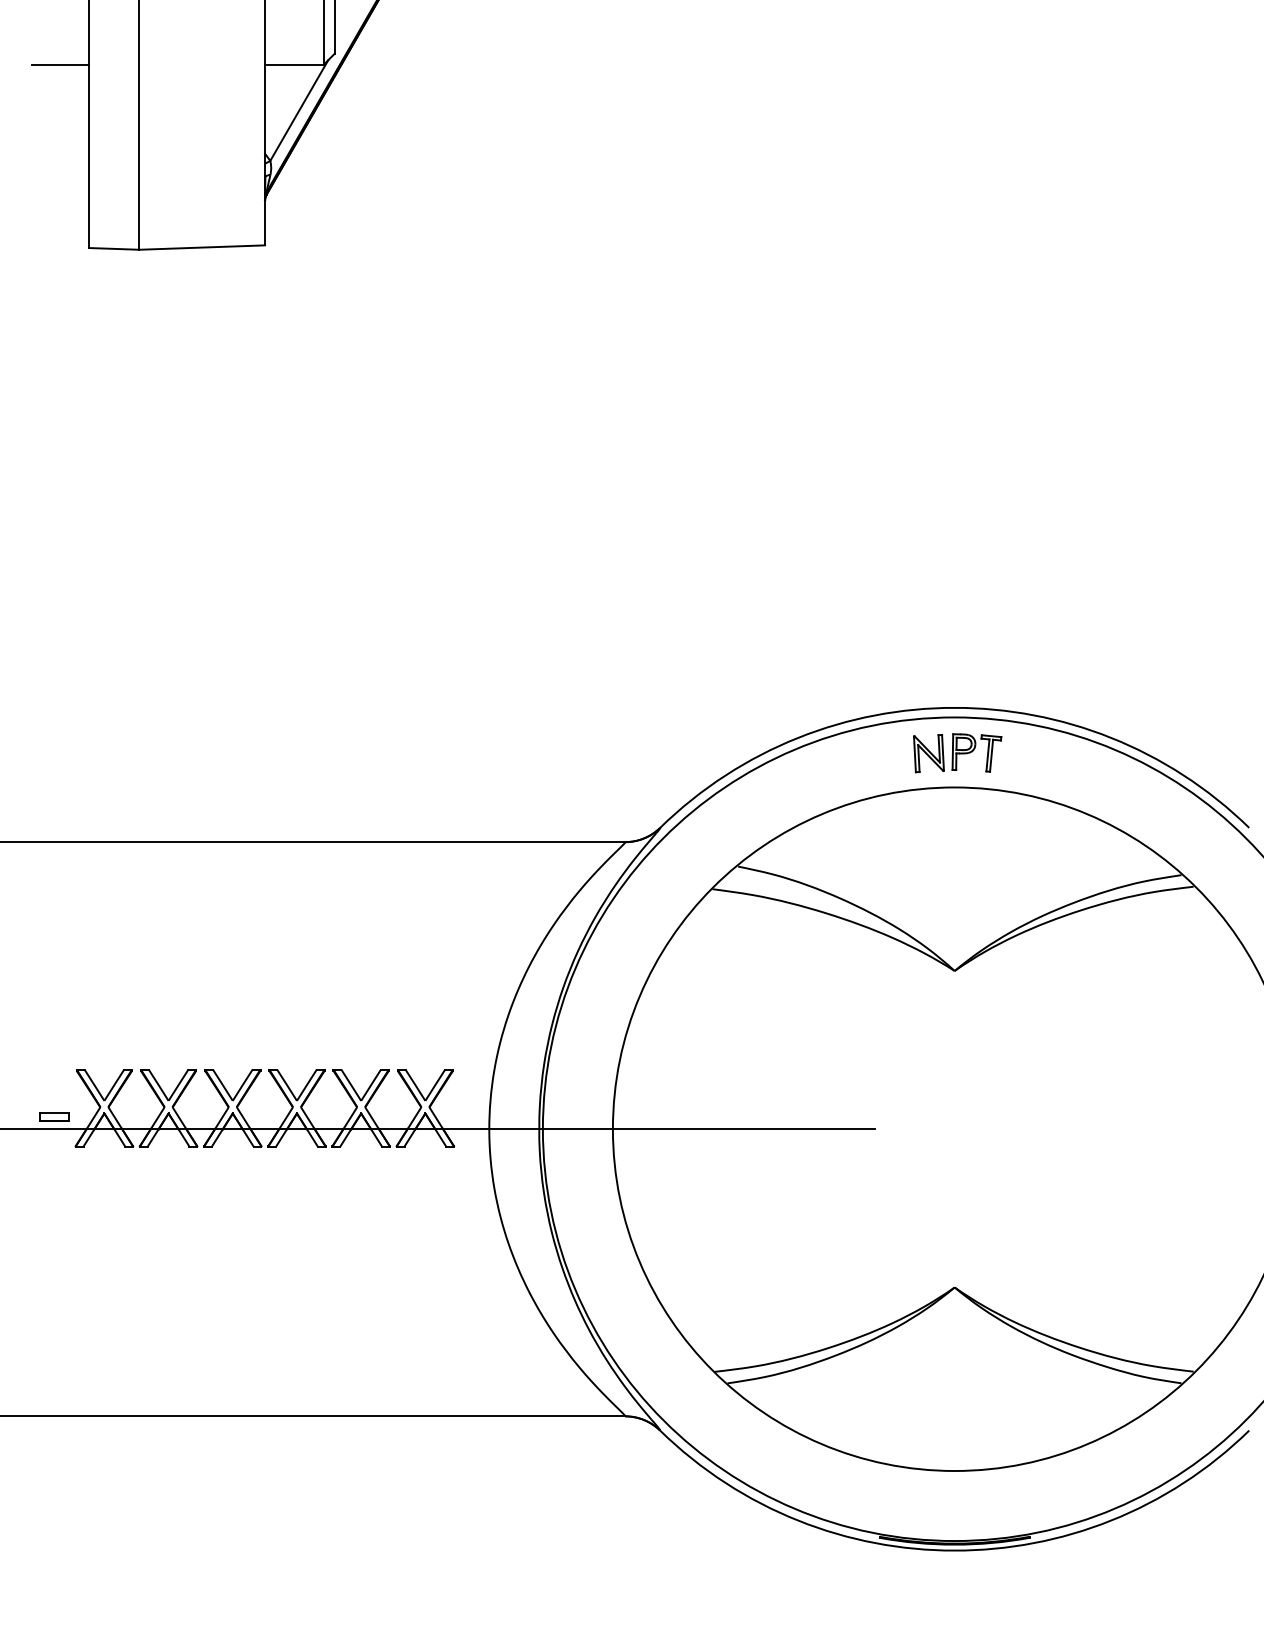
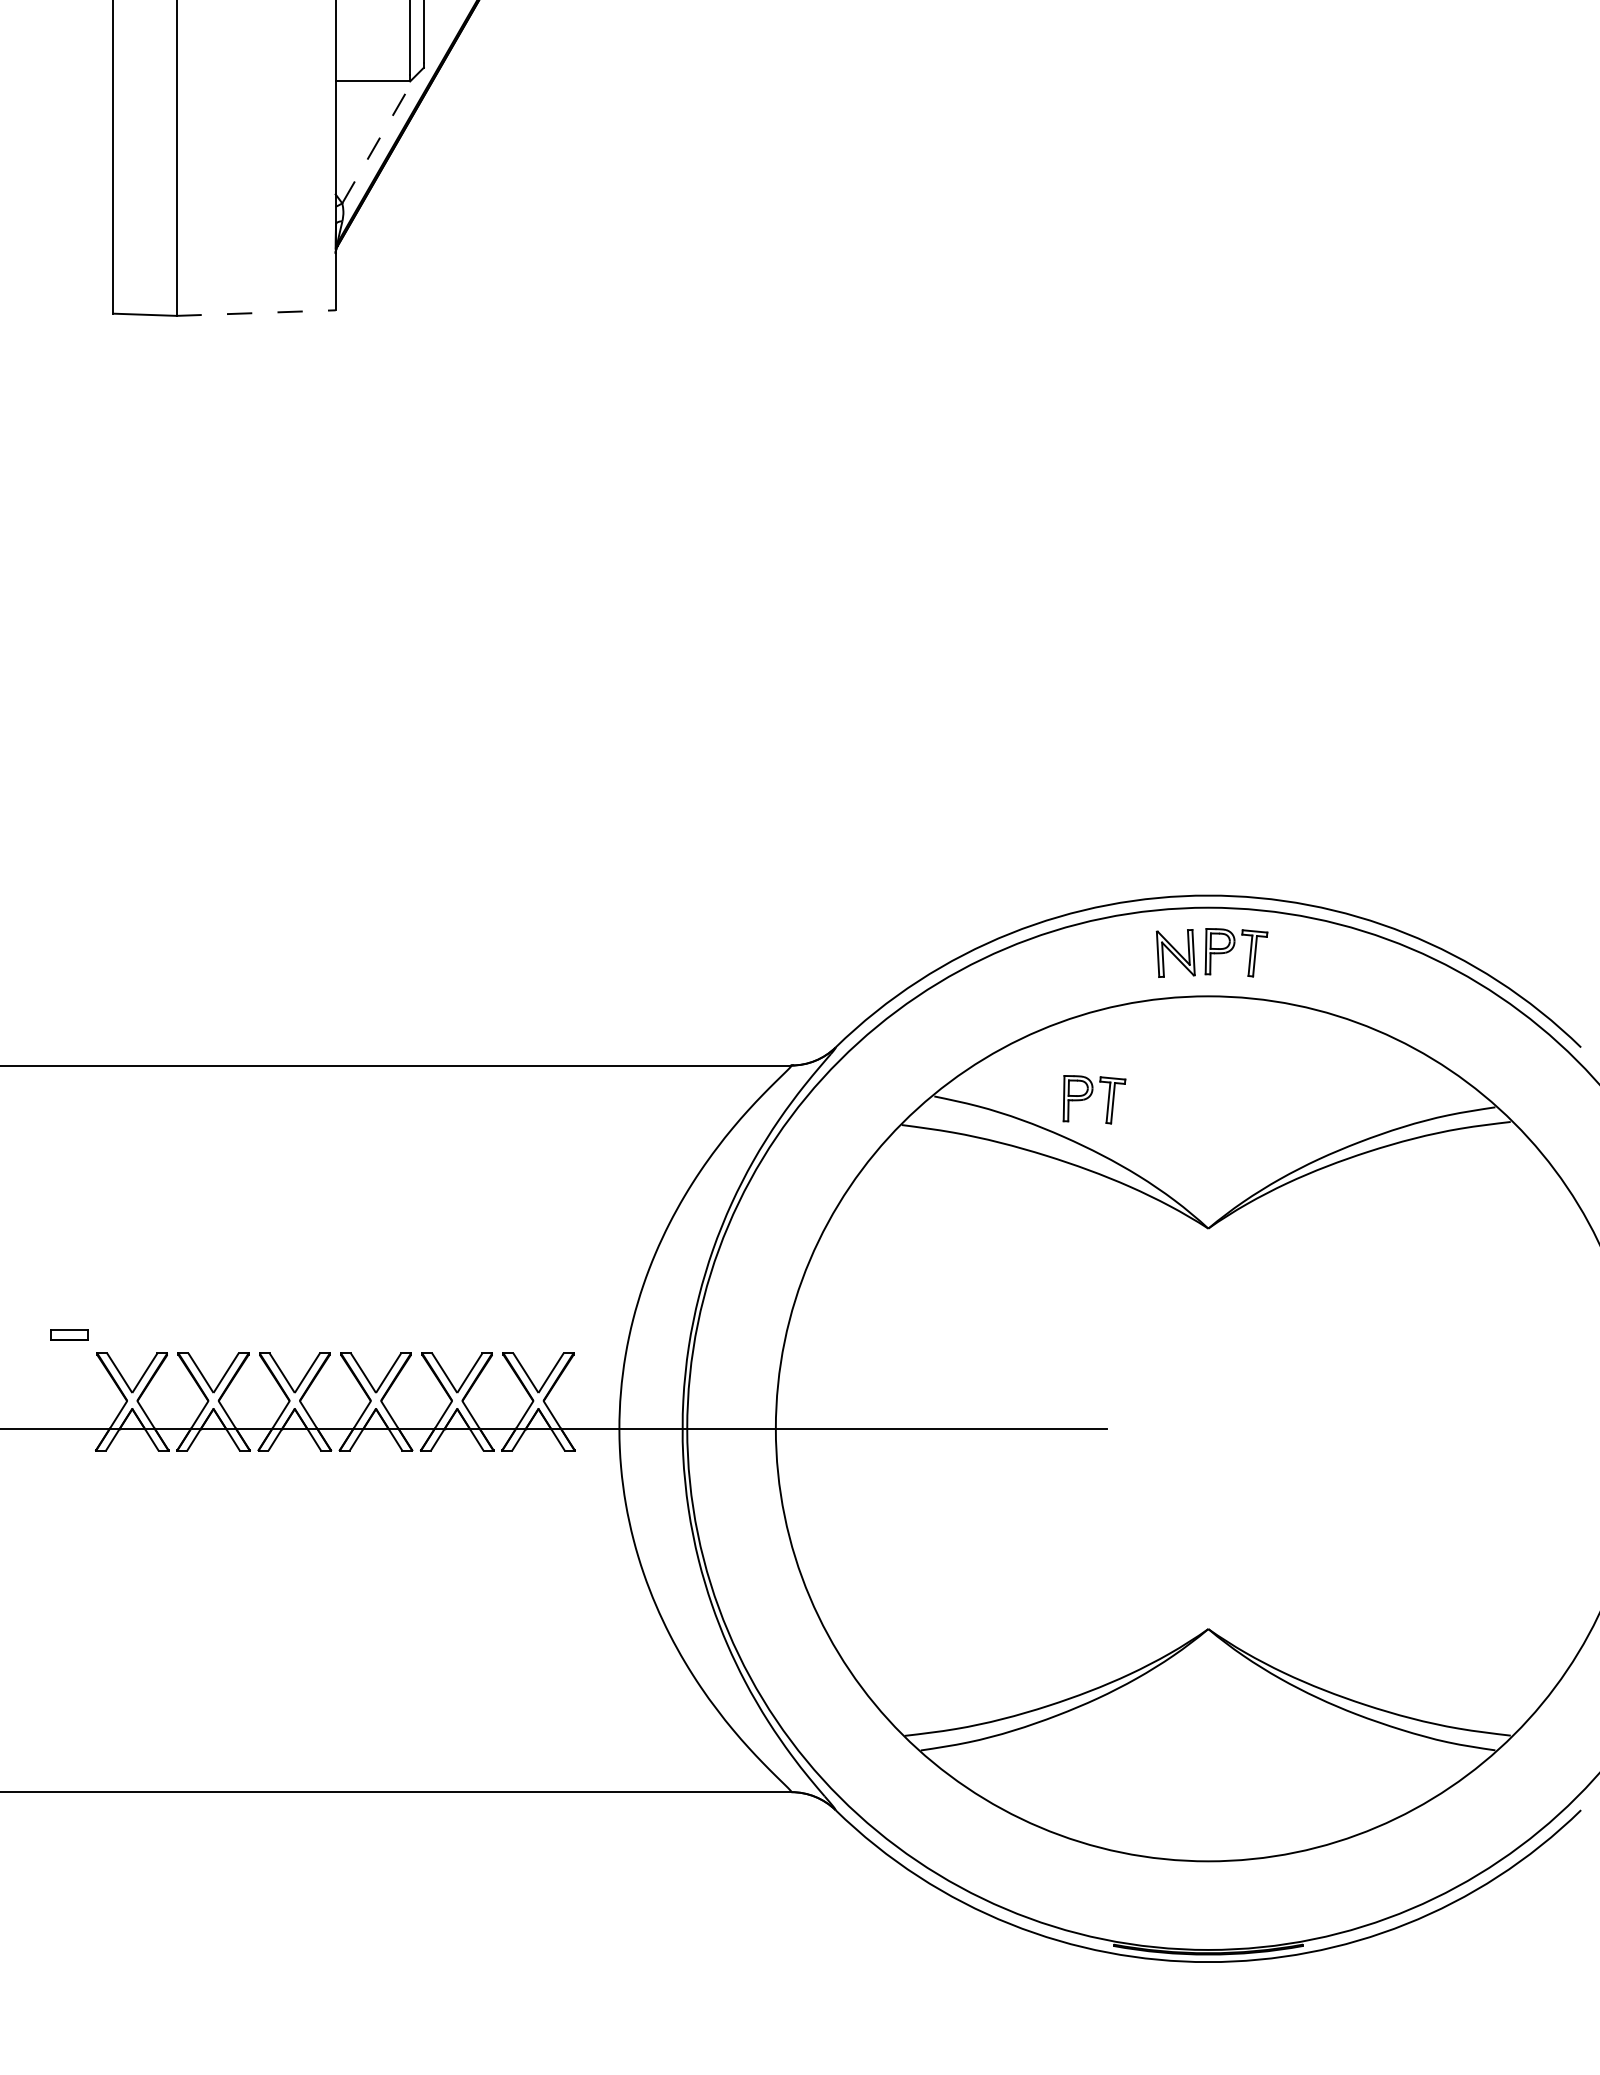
line: (60, 64) -> (76, 81), removed
line: (298, 110) -> (378, 139), solid -> dashed
line: (202, 247) -> (256, 313), solid -> dashed
part: (864, 868) -> (1094, 1099), added
part: (54, 1116) -> (69, 1334), moved

